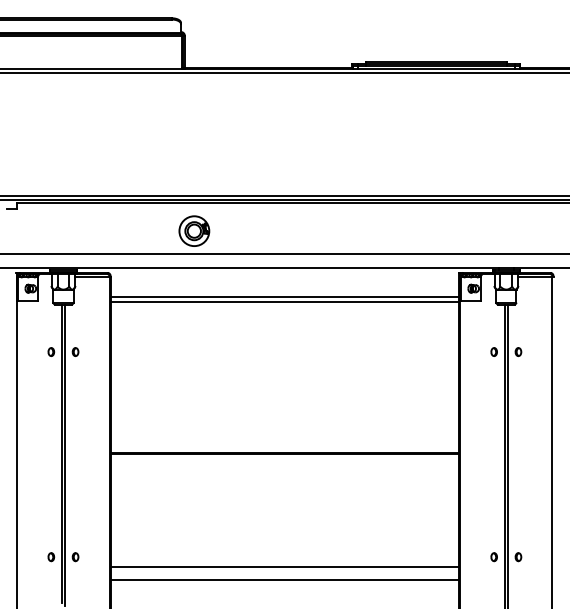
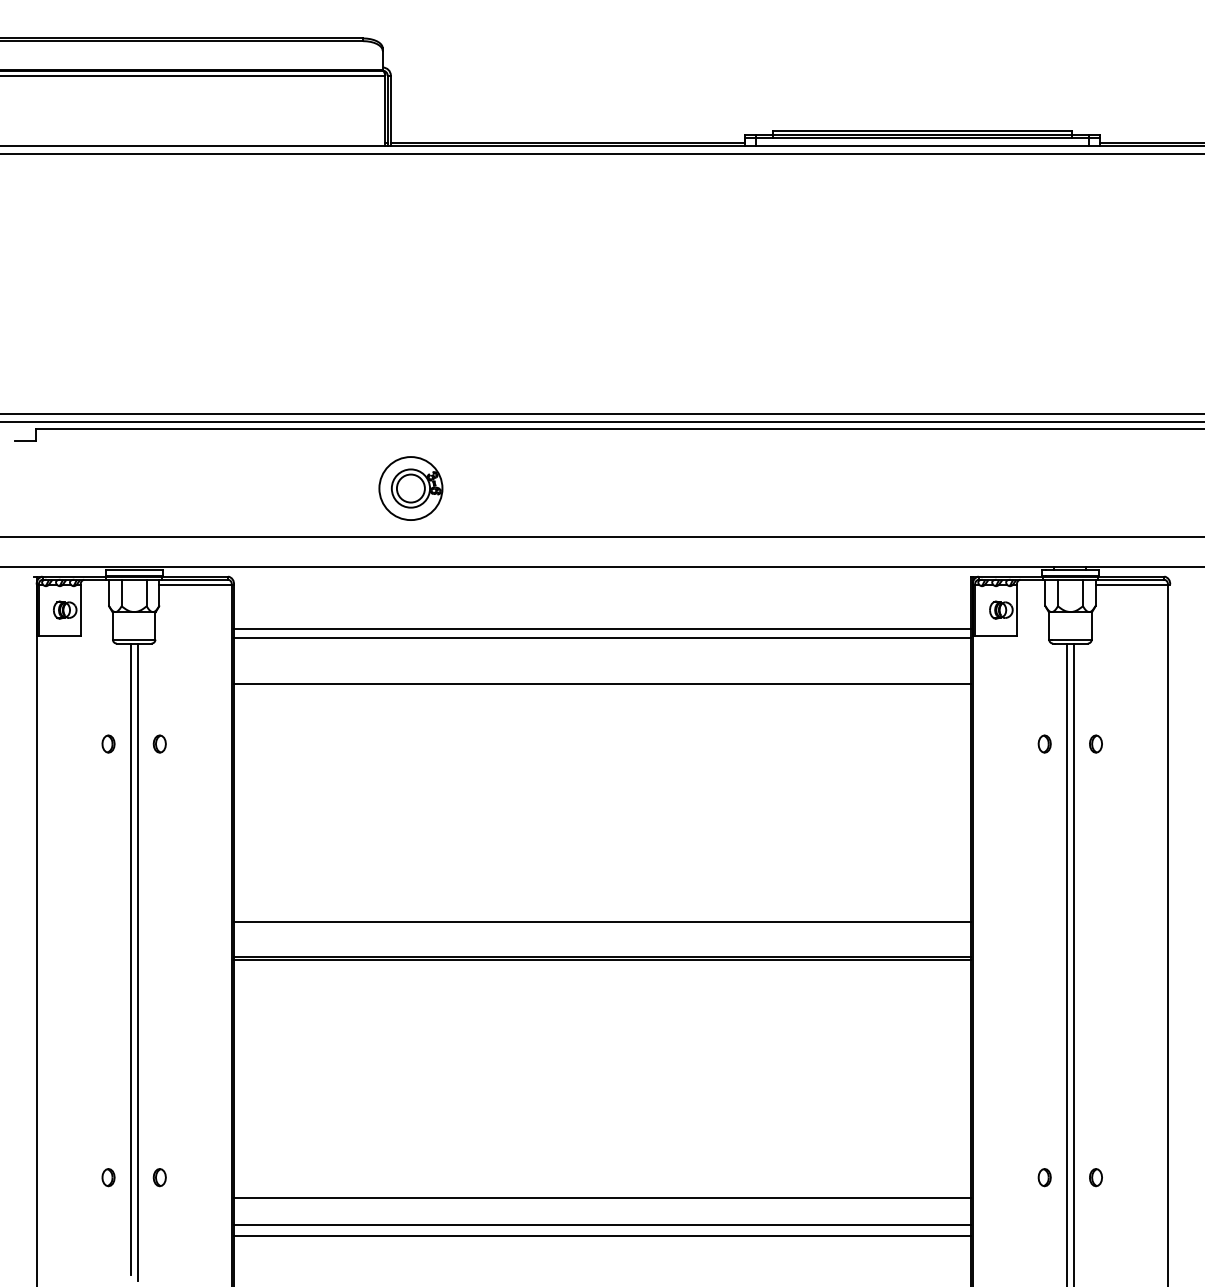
line: (284, 323) -> (601, 683), added
line: (284, 436) -> (601, 922), added
line: (284, 584) -> (601, 1235), added

